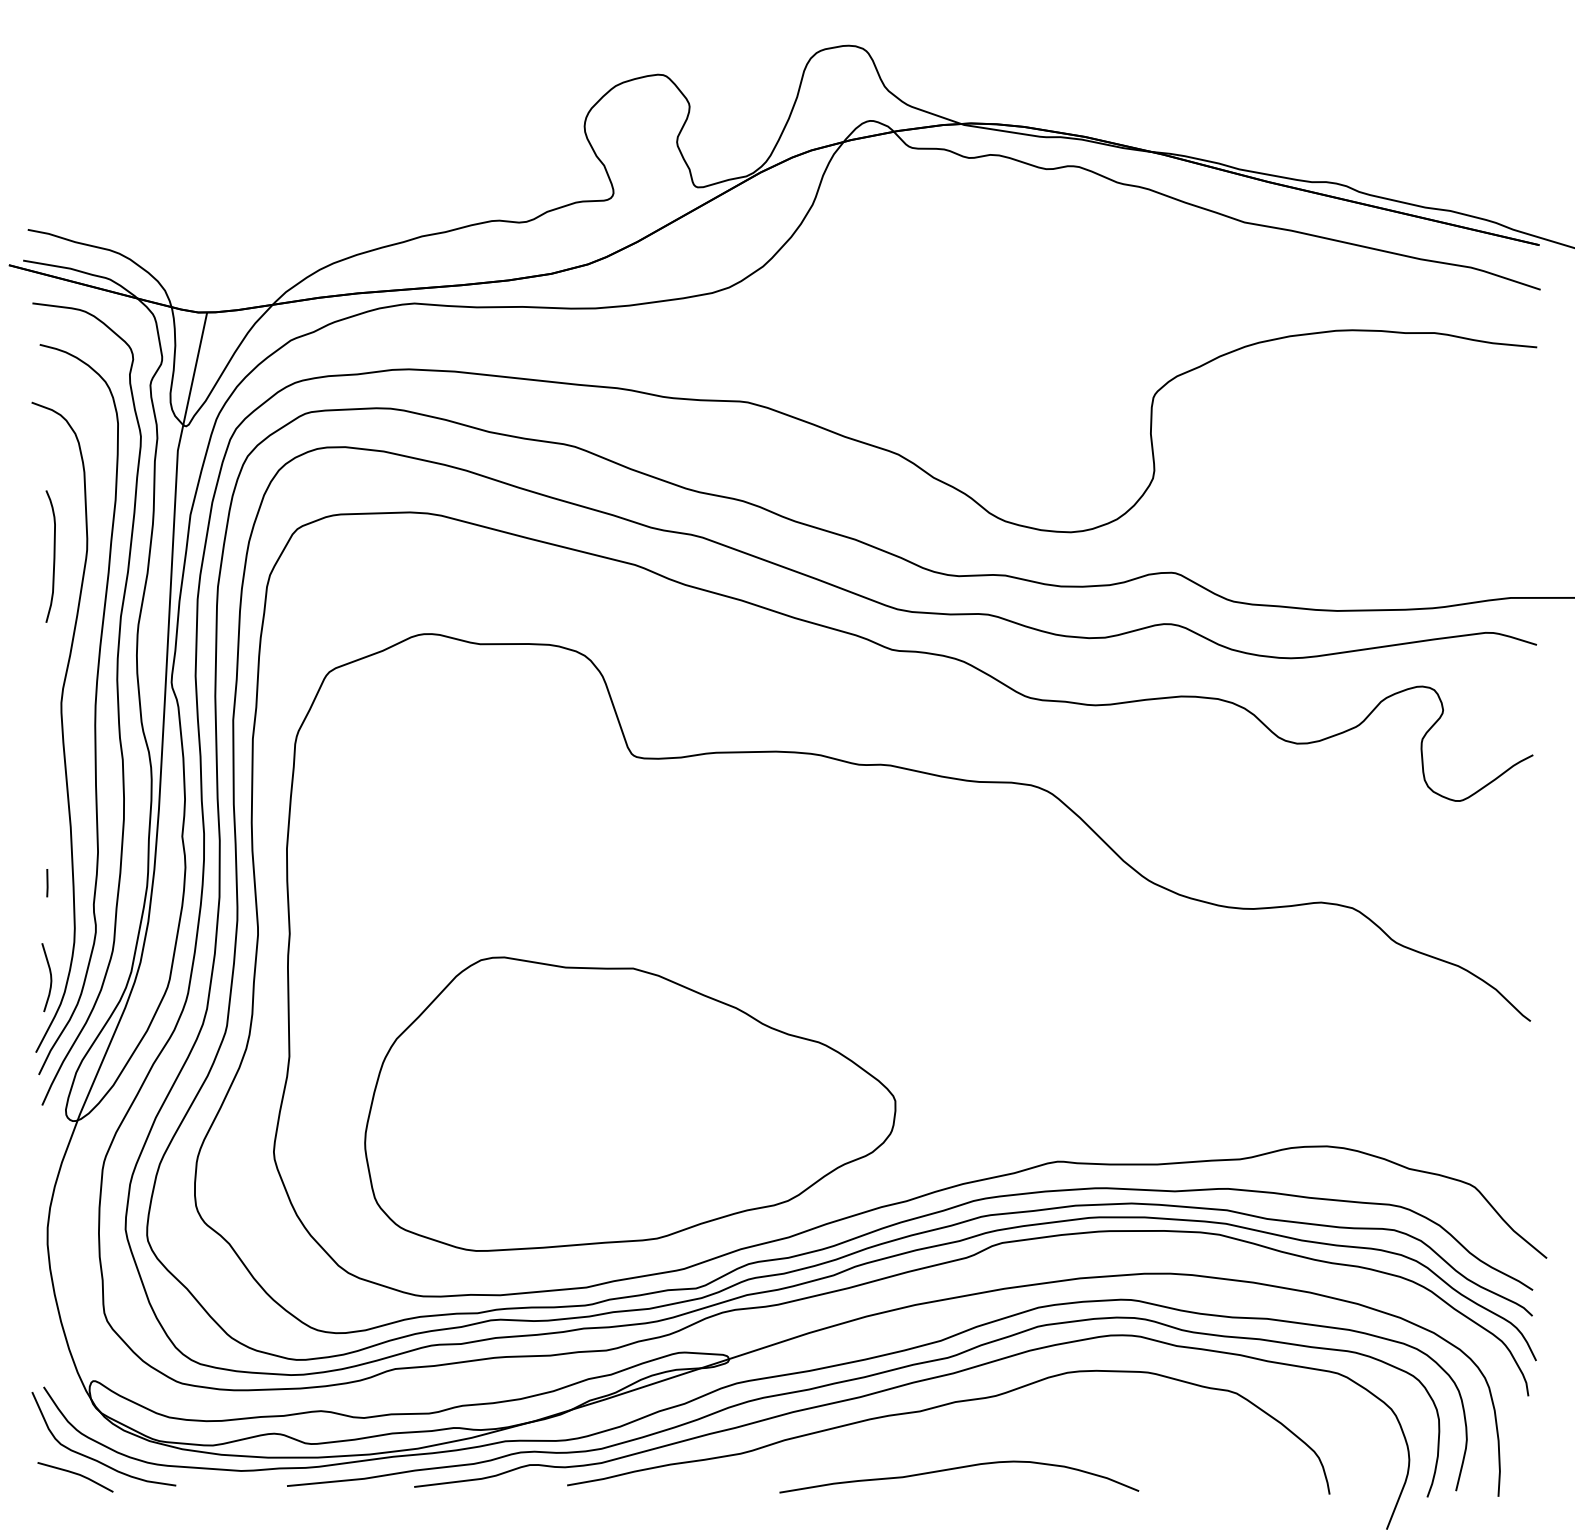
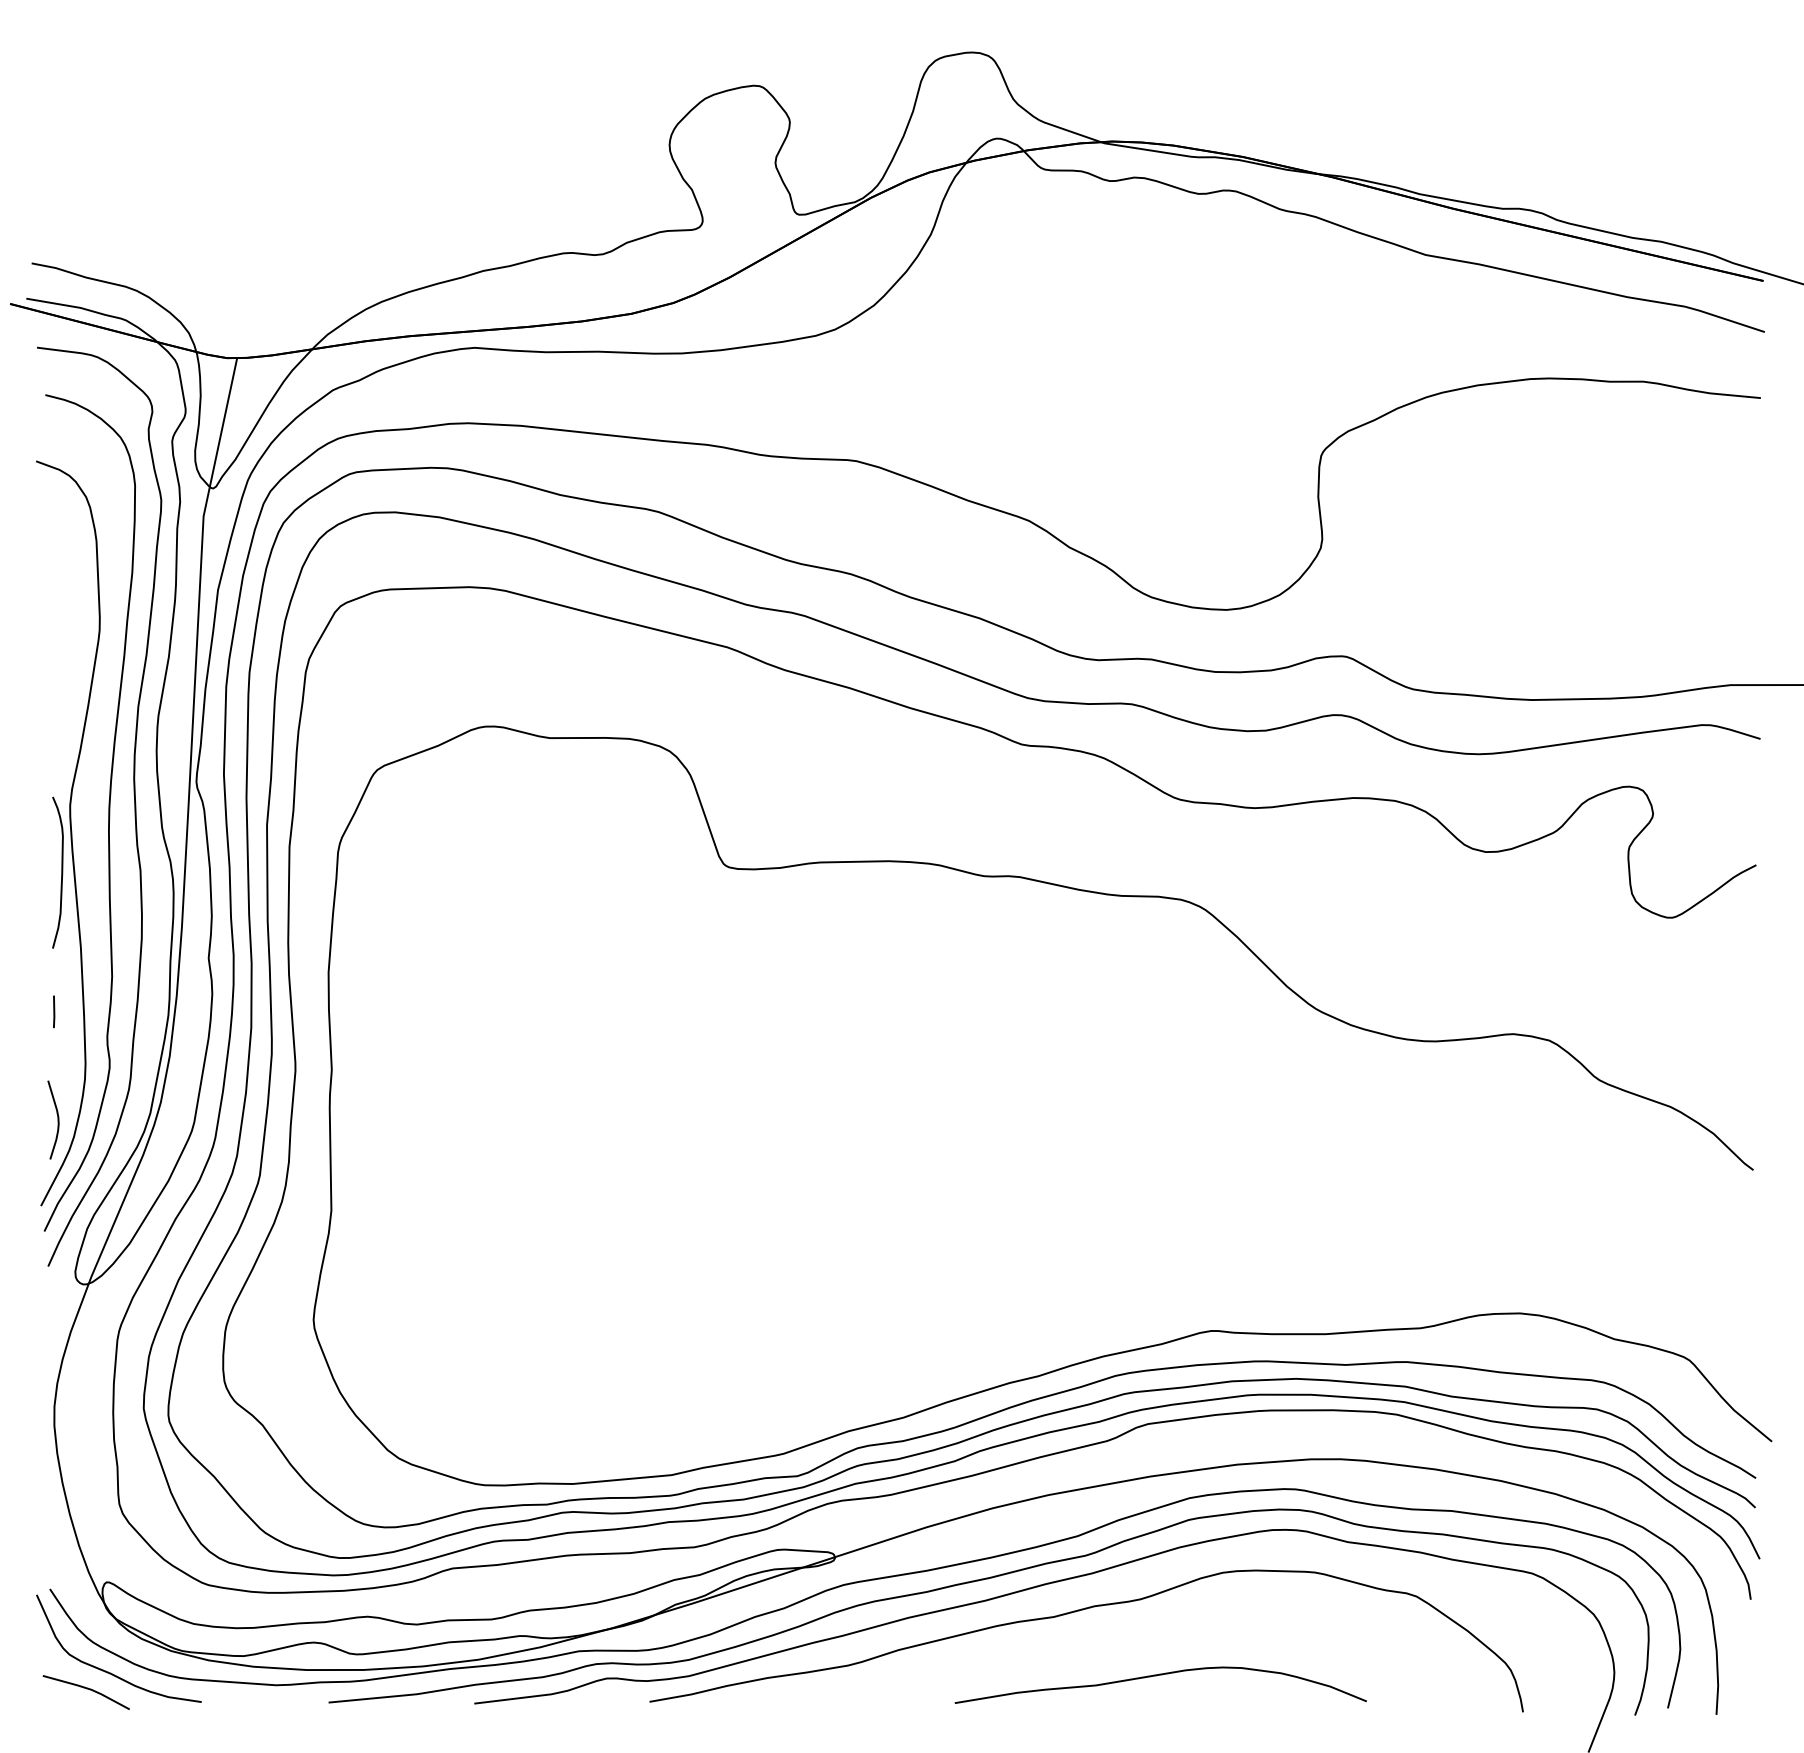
curve: (53, 556) -> (61, 872), moved
part: (629, 1104) -> (721, 1265), removed
curve: (955, 1469) -> (1156, 1676), moved

